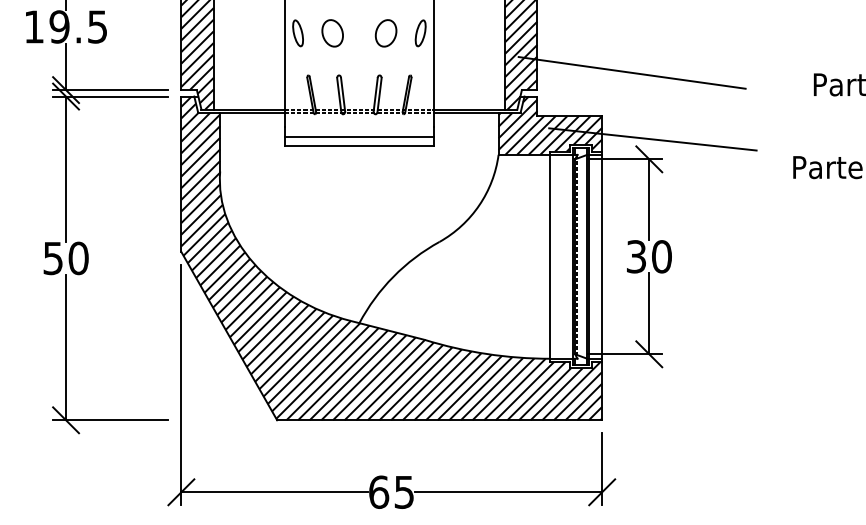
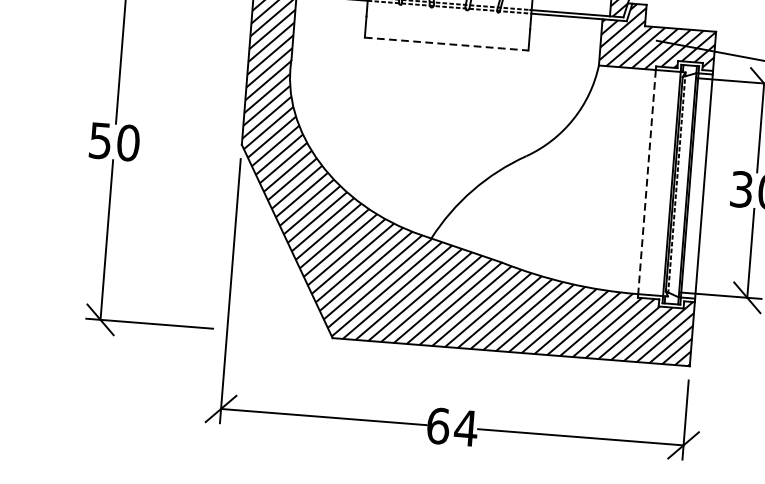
line: (358, 136) -> (446, 33), removed
line: (359, 146) -> (446, 44), solid -> dashed
line: (550, 256) -> (647, 181), solid -> dashed
text: (403, 492) -> (465, 428), 65 -> 64

